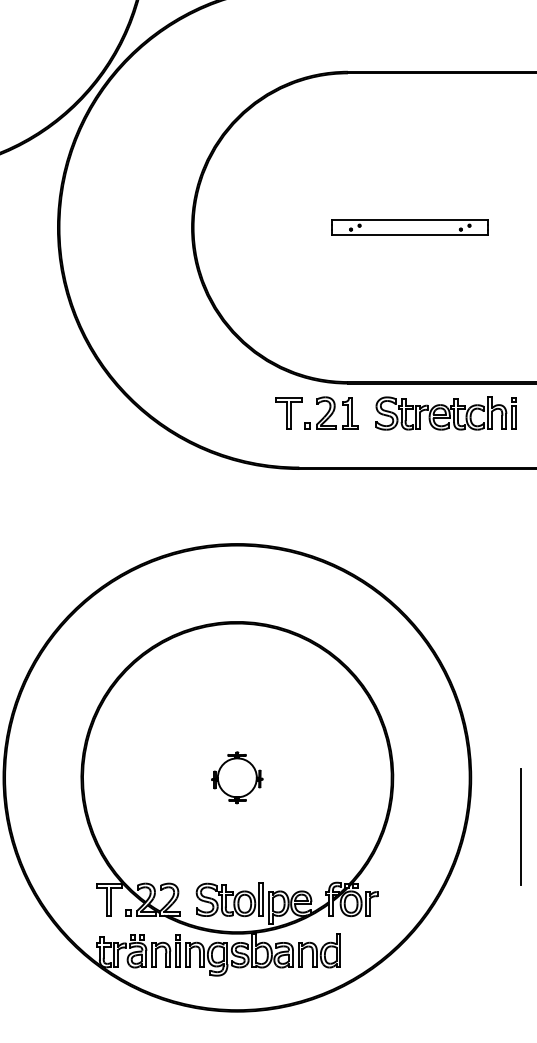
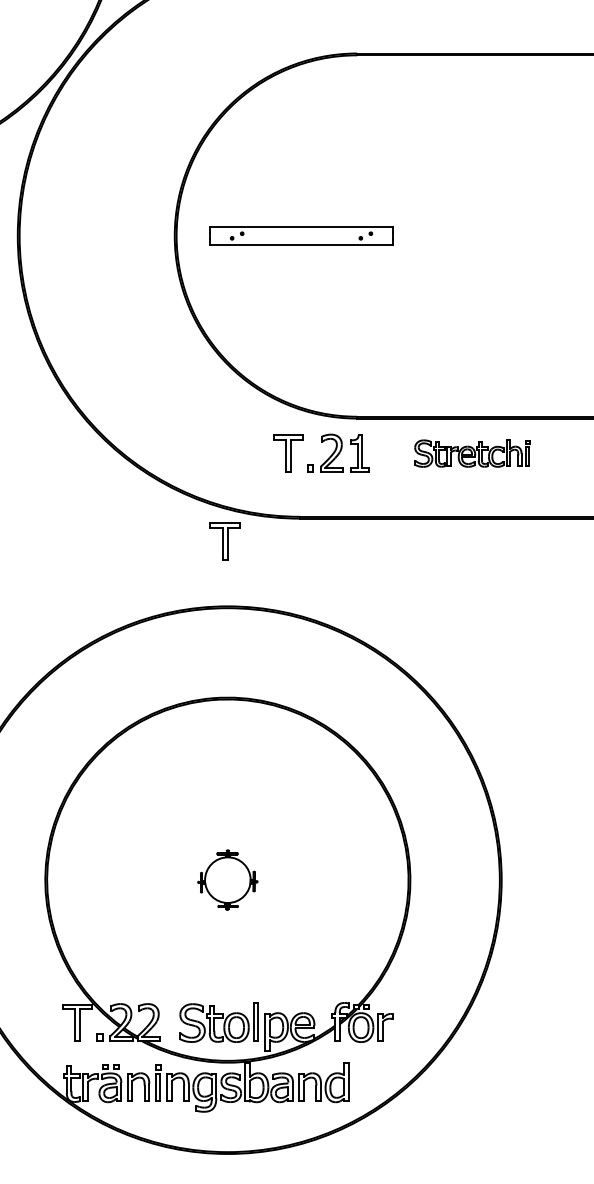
part: (409, 227) -> (300, 235), moved
part: (445, 413) -> (471, 453), size x0.7
part: (234, 488) -> (224, 541), added
line: (520, 826) -> (559, 937), removed

